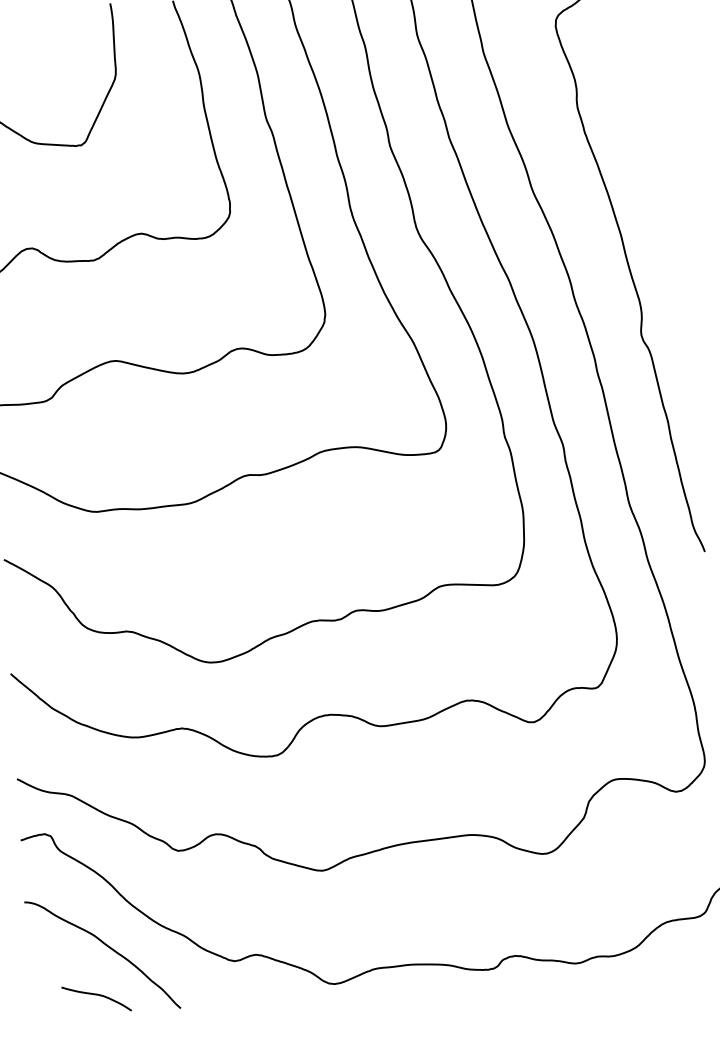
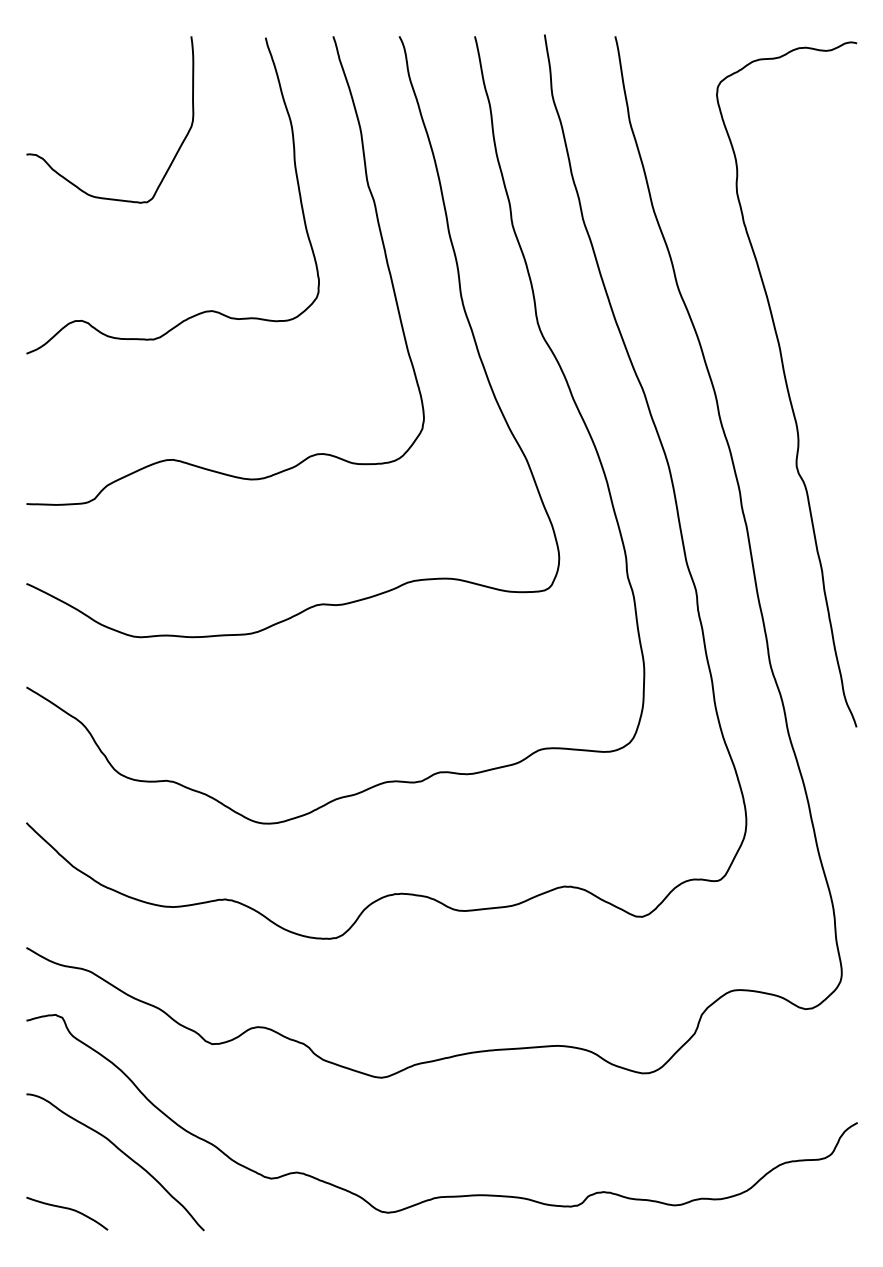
curve: (96, 995) -> (67, 1209), moved

